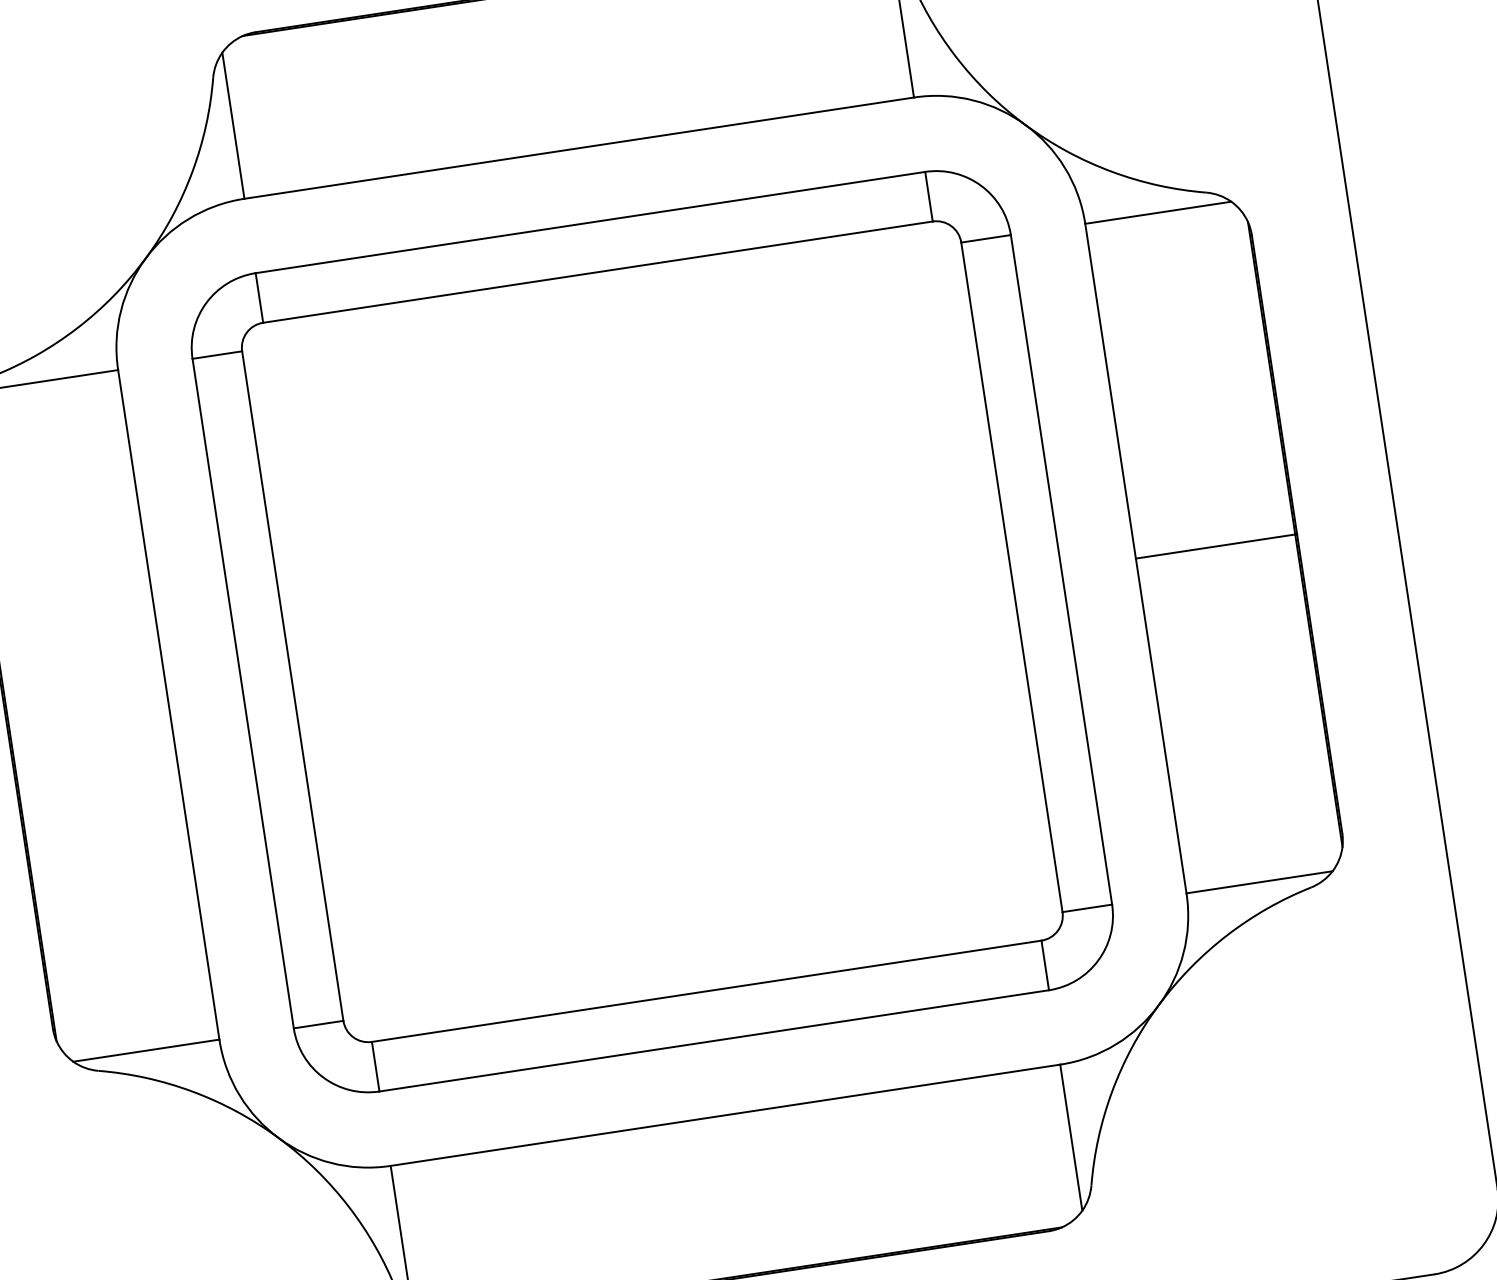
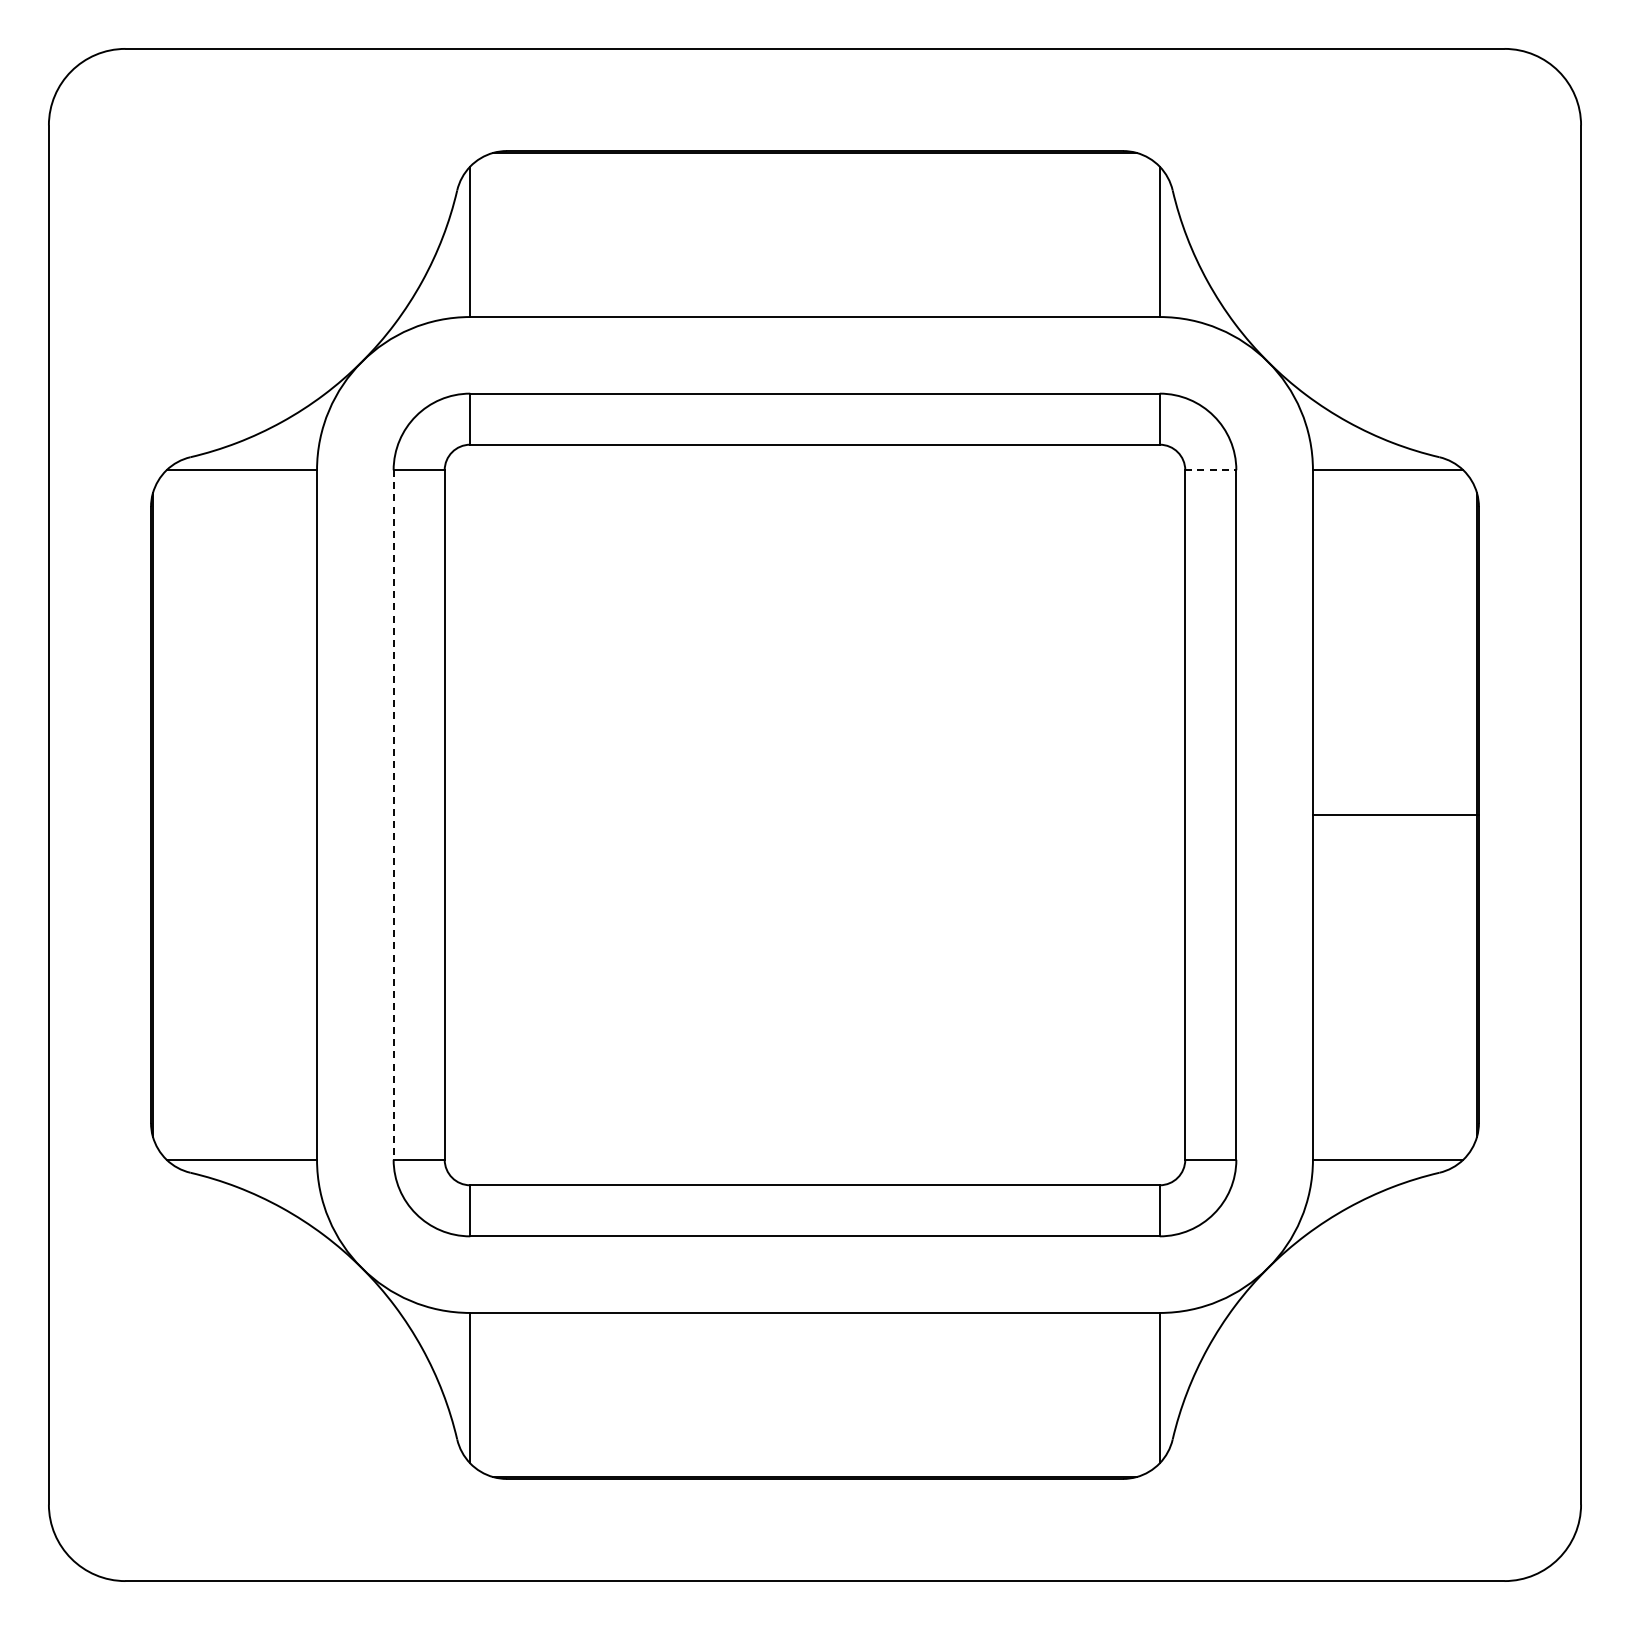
line: (985, 239) -> (1210, 470), solid -> dashed
line: (243, 694) -> (393, 815), solid -> dashed

